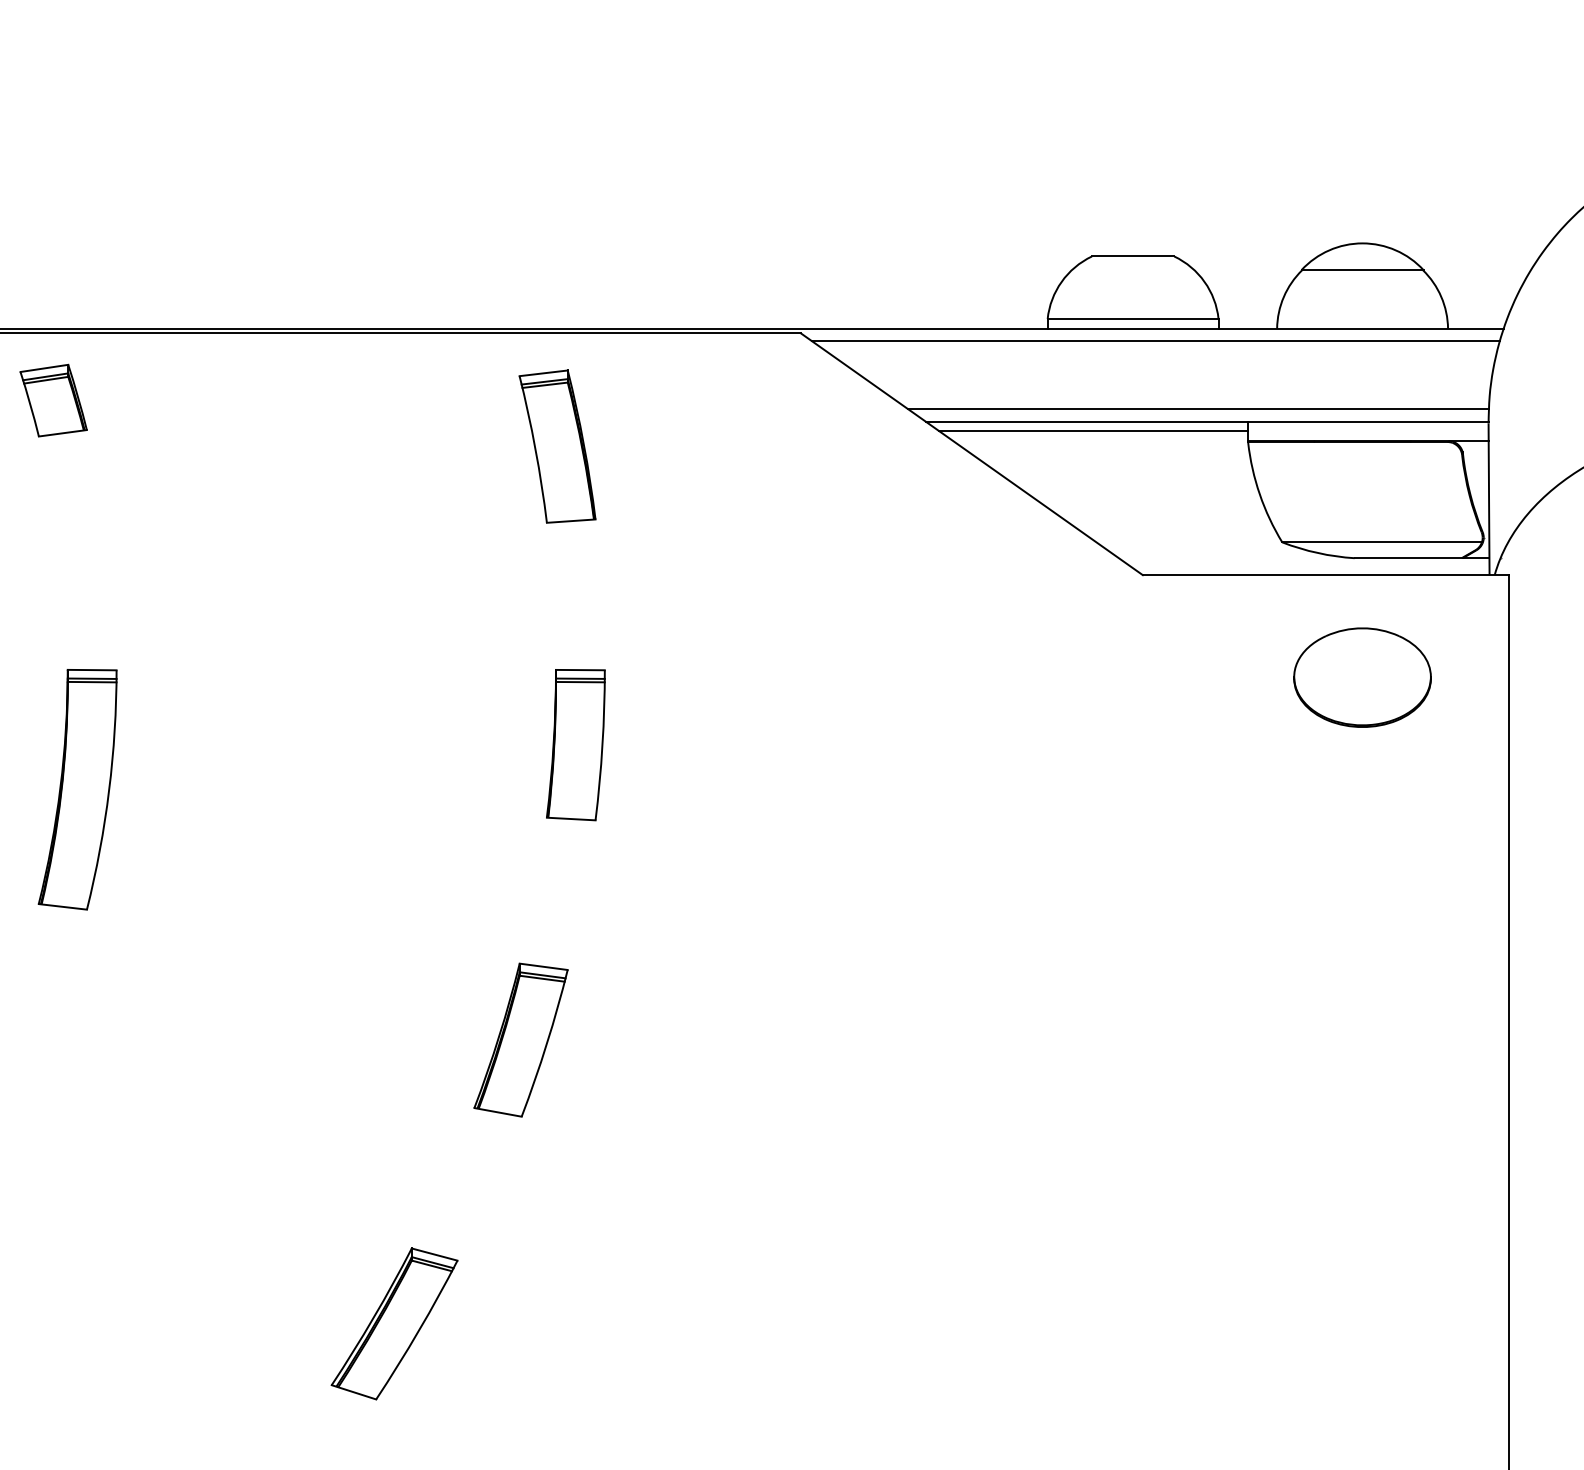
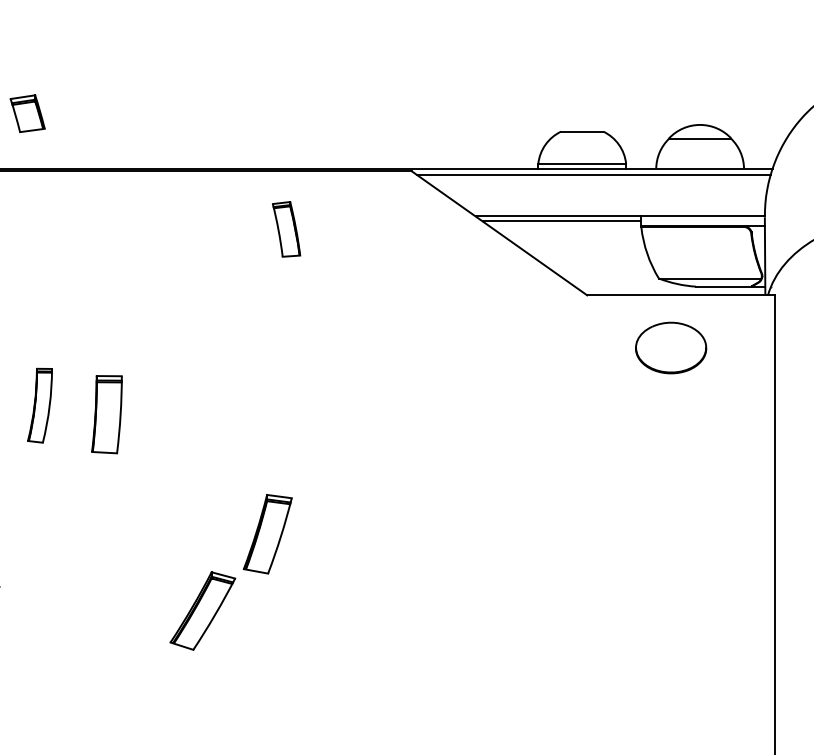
part: (53, 400) -> (27, 113), moved
line: (1197, 409) -> (615, 210), removed
part: (557, 446) -> (286, 229), size x0.7
part: (1363, 676) -> (671, 347), moved
part: (574, 744) -> (106, 414), moved
part: (76, 789) -> (39, 405), size x0.6
part: (393, 1322) -> (202, 610), moved

